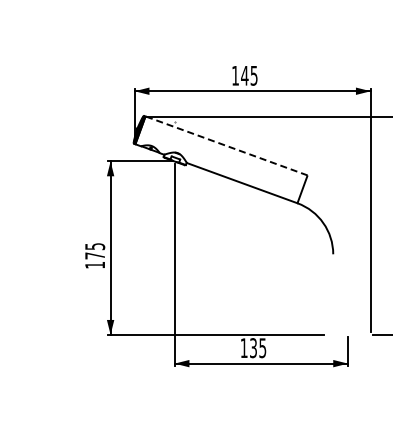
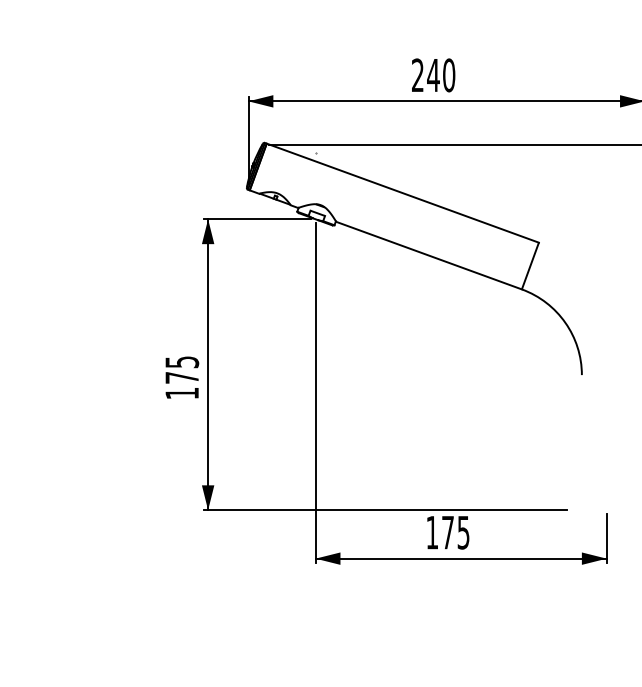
text: (244, 75) -> (432, 74), 145 -> 240
line: (226, 145) -> (402, 192), dashed -> solid
text: (253, 348) -> (448, 533), 135 -> 175

